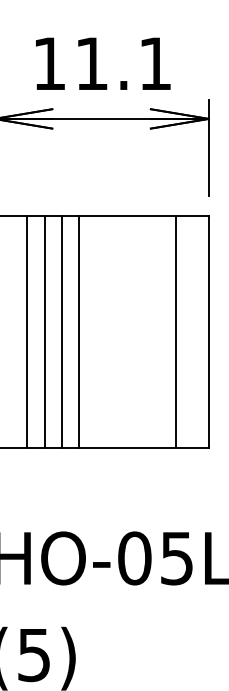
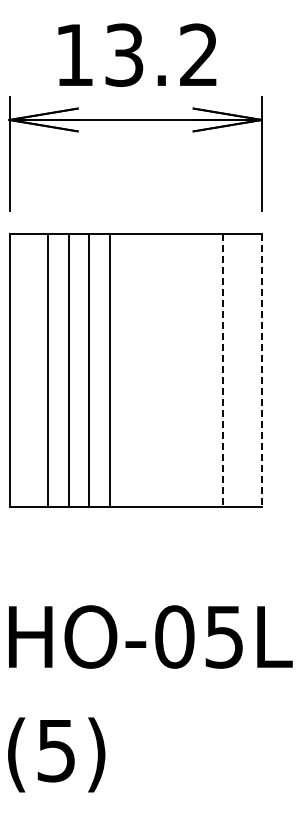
text: (122, 63) -> (160, 54), 11.1 -> 13.2
line: (176, 331) -> (223, 370), solid -> dashed
line: (208, 331) -> (261, 370), solid -> dashed

